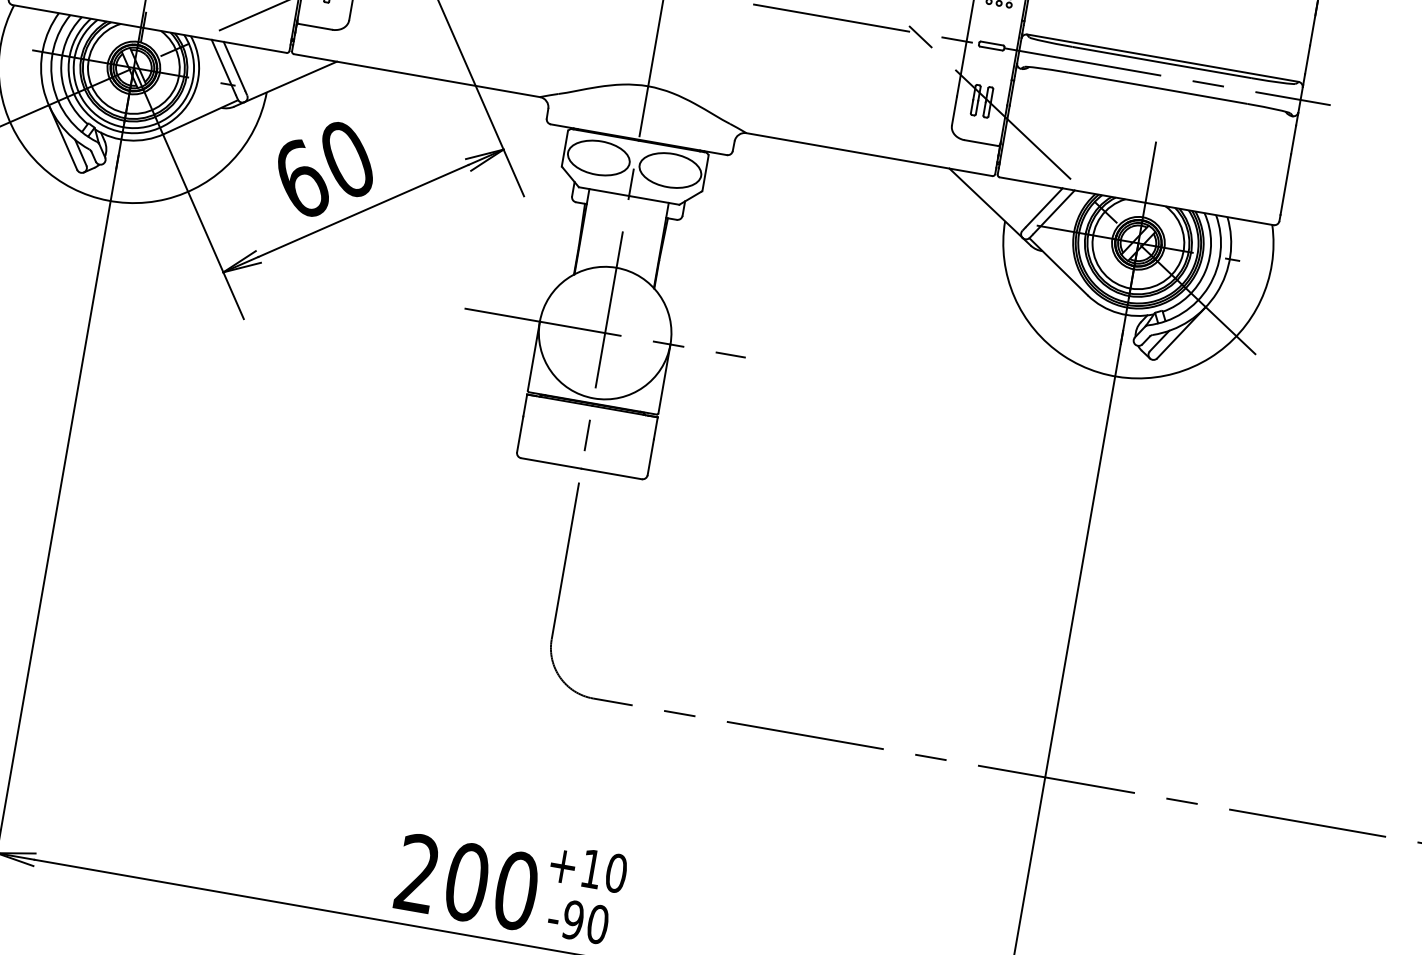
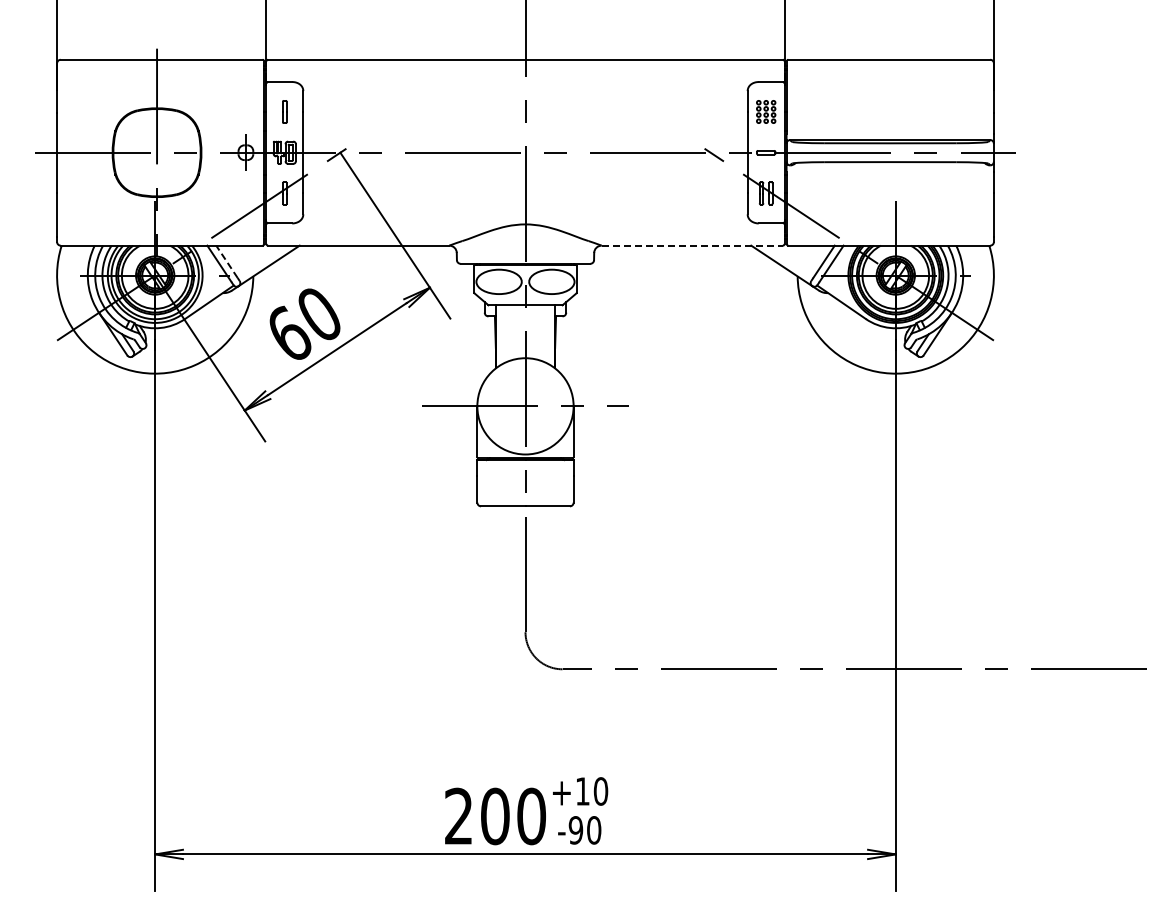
line: (233, 65) -> (226, 261), solid -> dashed
line: (869, 154) -> (692, 245), solid -> dashed

